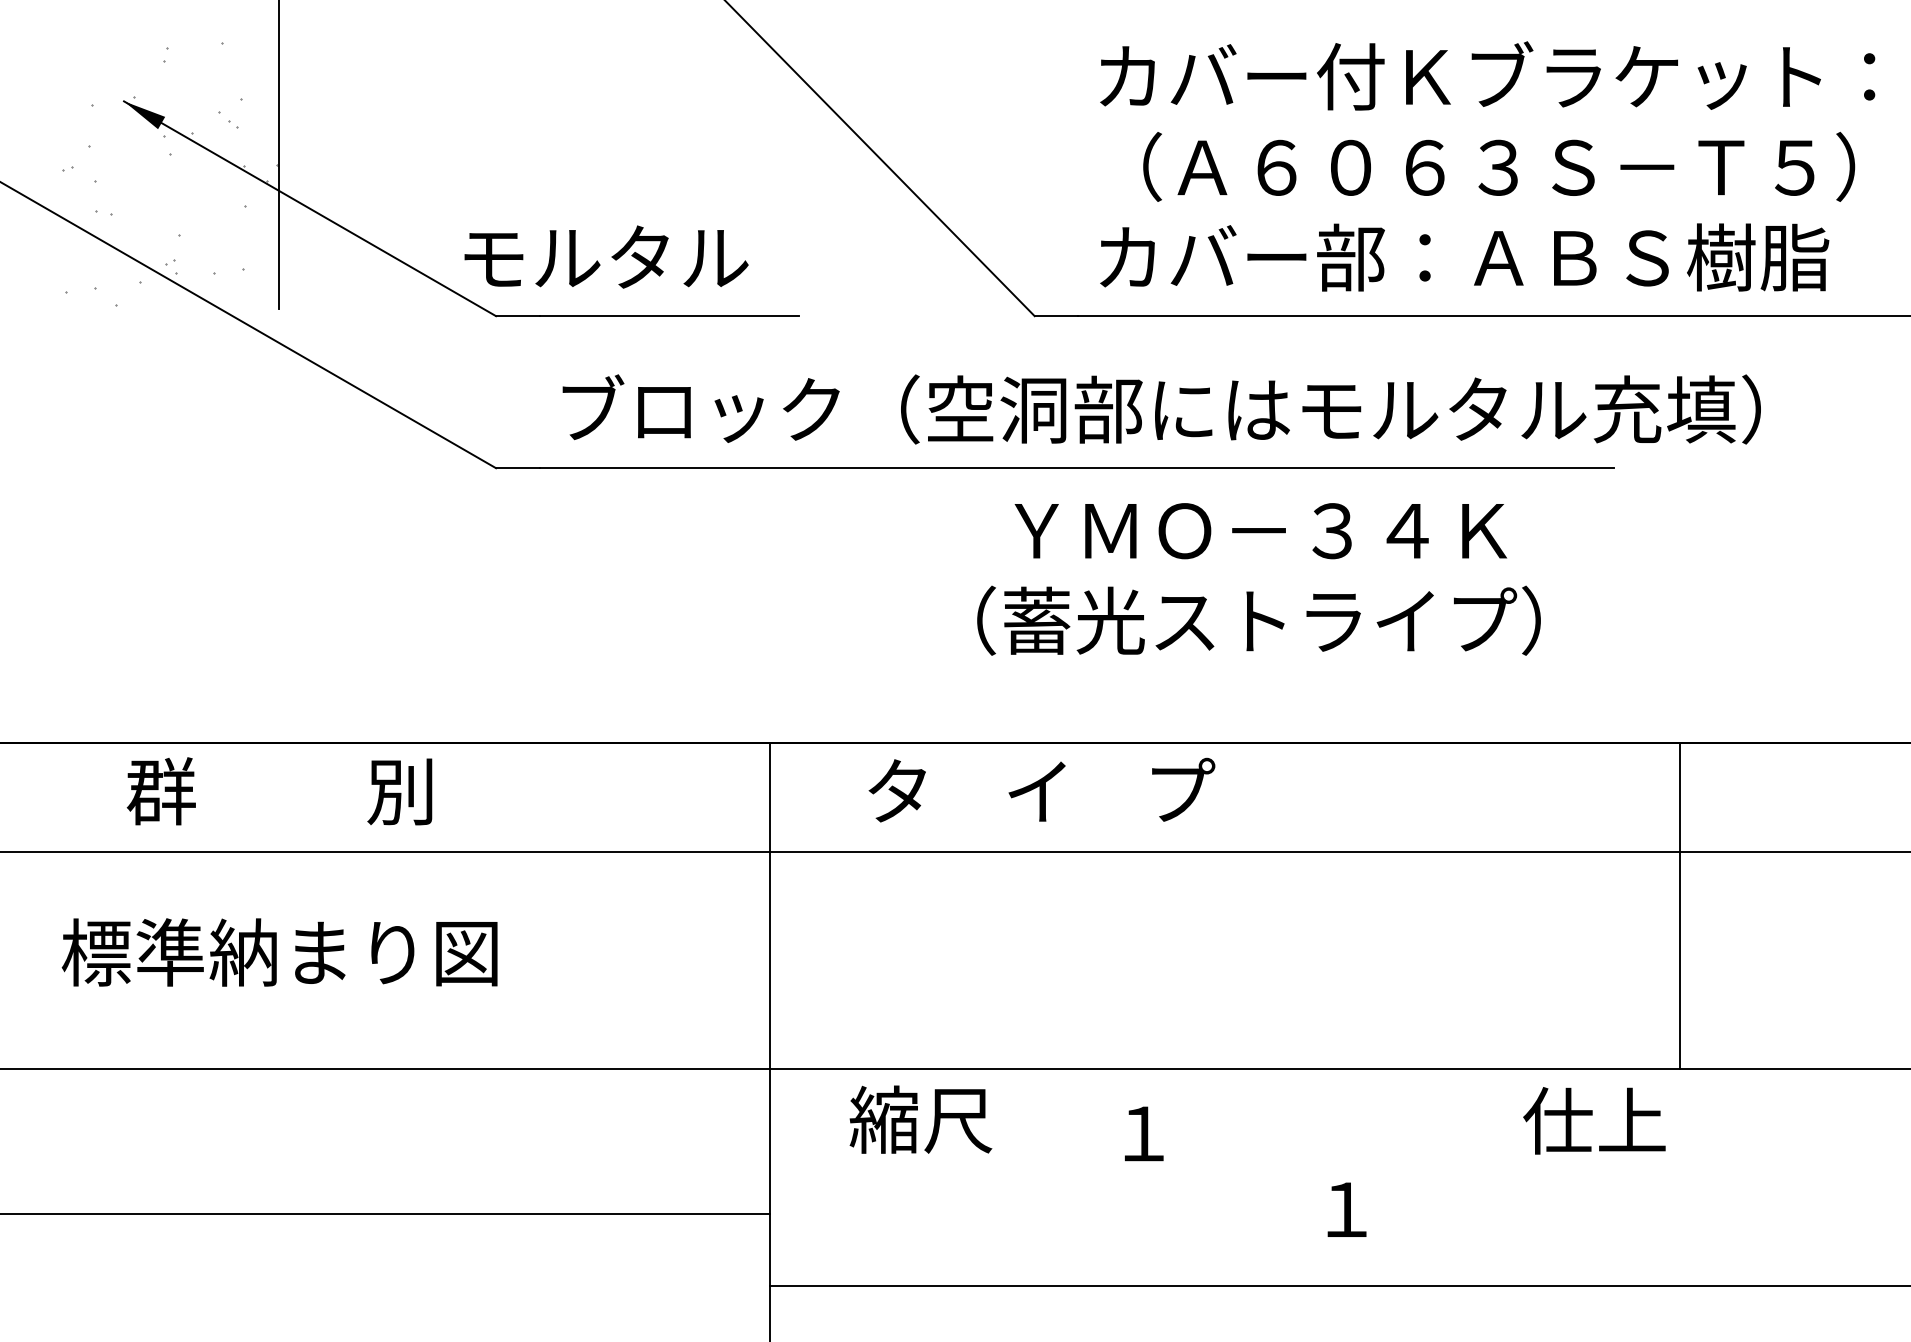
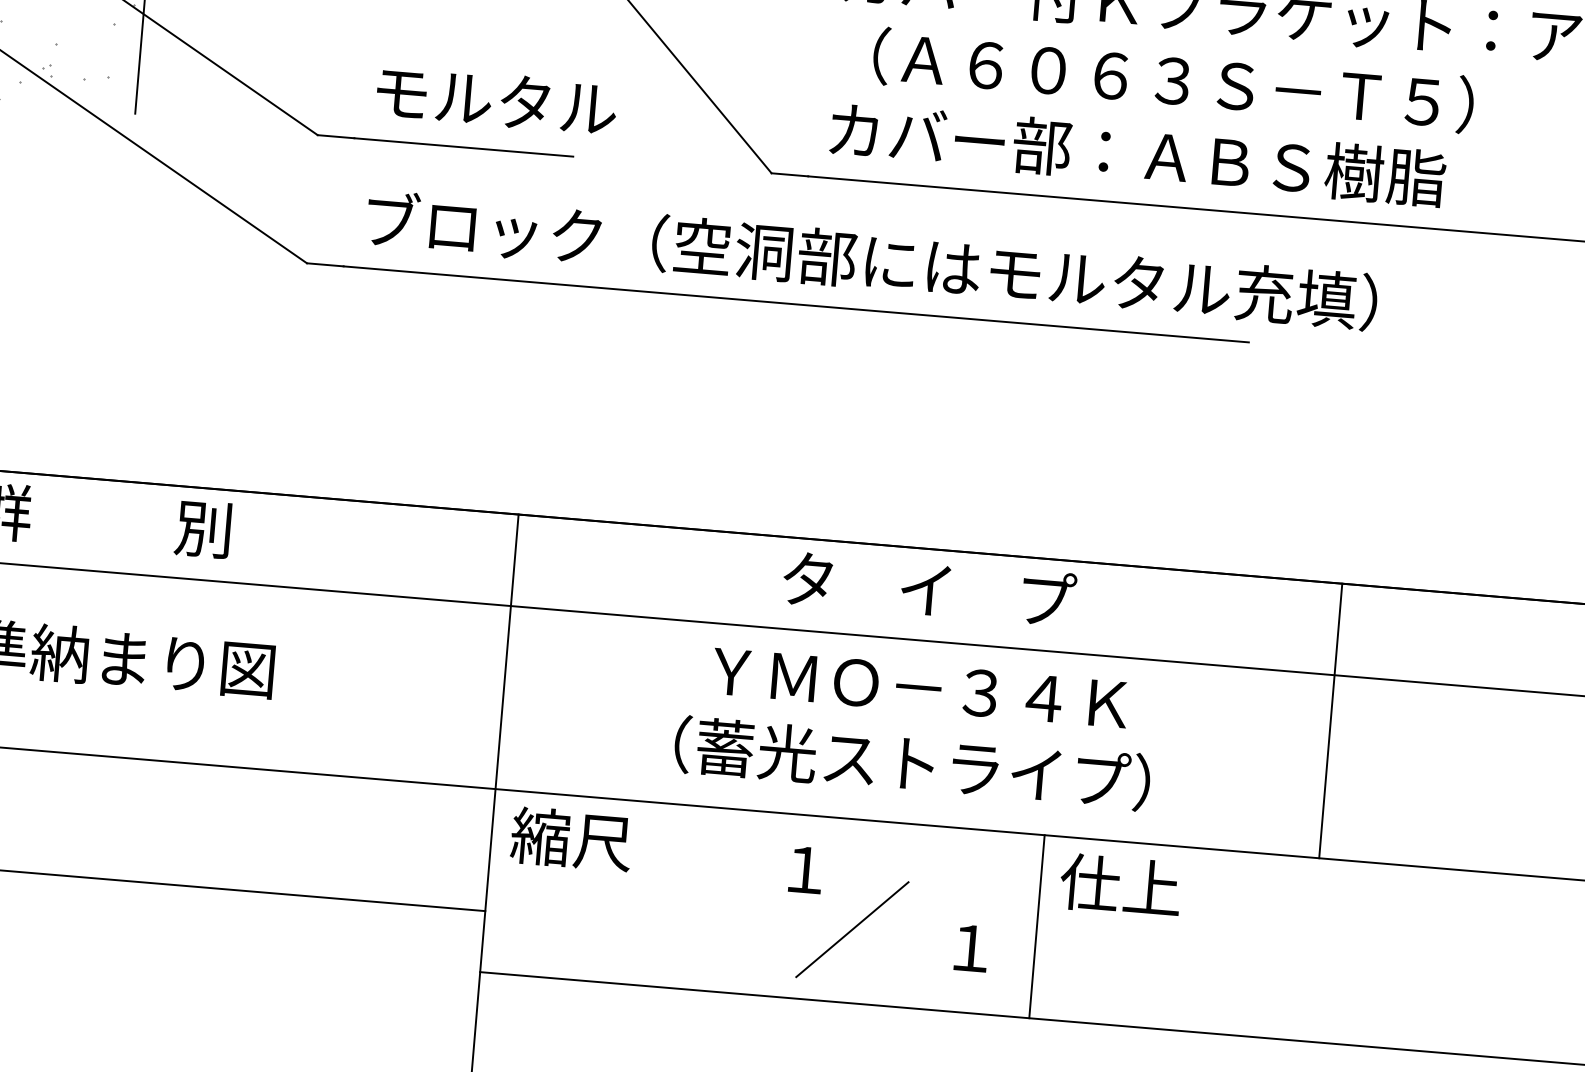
text: (606, 256) -> (496, 99), moved
text: (1258, 579) -> (914, 728), moved
text: (1041, 789) -> (929, 588), moved
line: (1679, 906) -> (1330, 721), moved
text: (920, 1119) -> (571, 839), moved
text: (1594, 1120) -> (1120, 885), moved
line: (1421, 1177) -> (1036, 926), added
line: (1204, 1199) -> (852, 929), added

